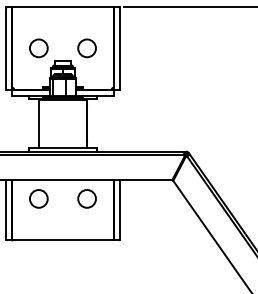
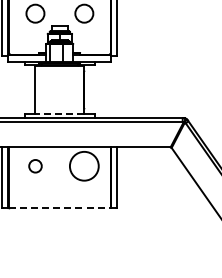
line: (62, 147) -> (59, 114), solid -> dashed
circle: (38, 198) -> (35, 165), size x0.7
circle: (86, 198) -> (83, 165), size x1.6
line: (62, 240) -> (59, 208), solid -> dashed

